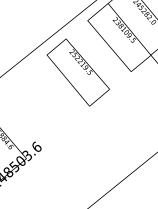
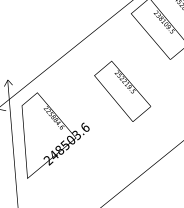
text: (78, 71) -> (122, 90), moved

